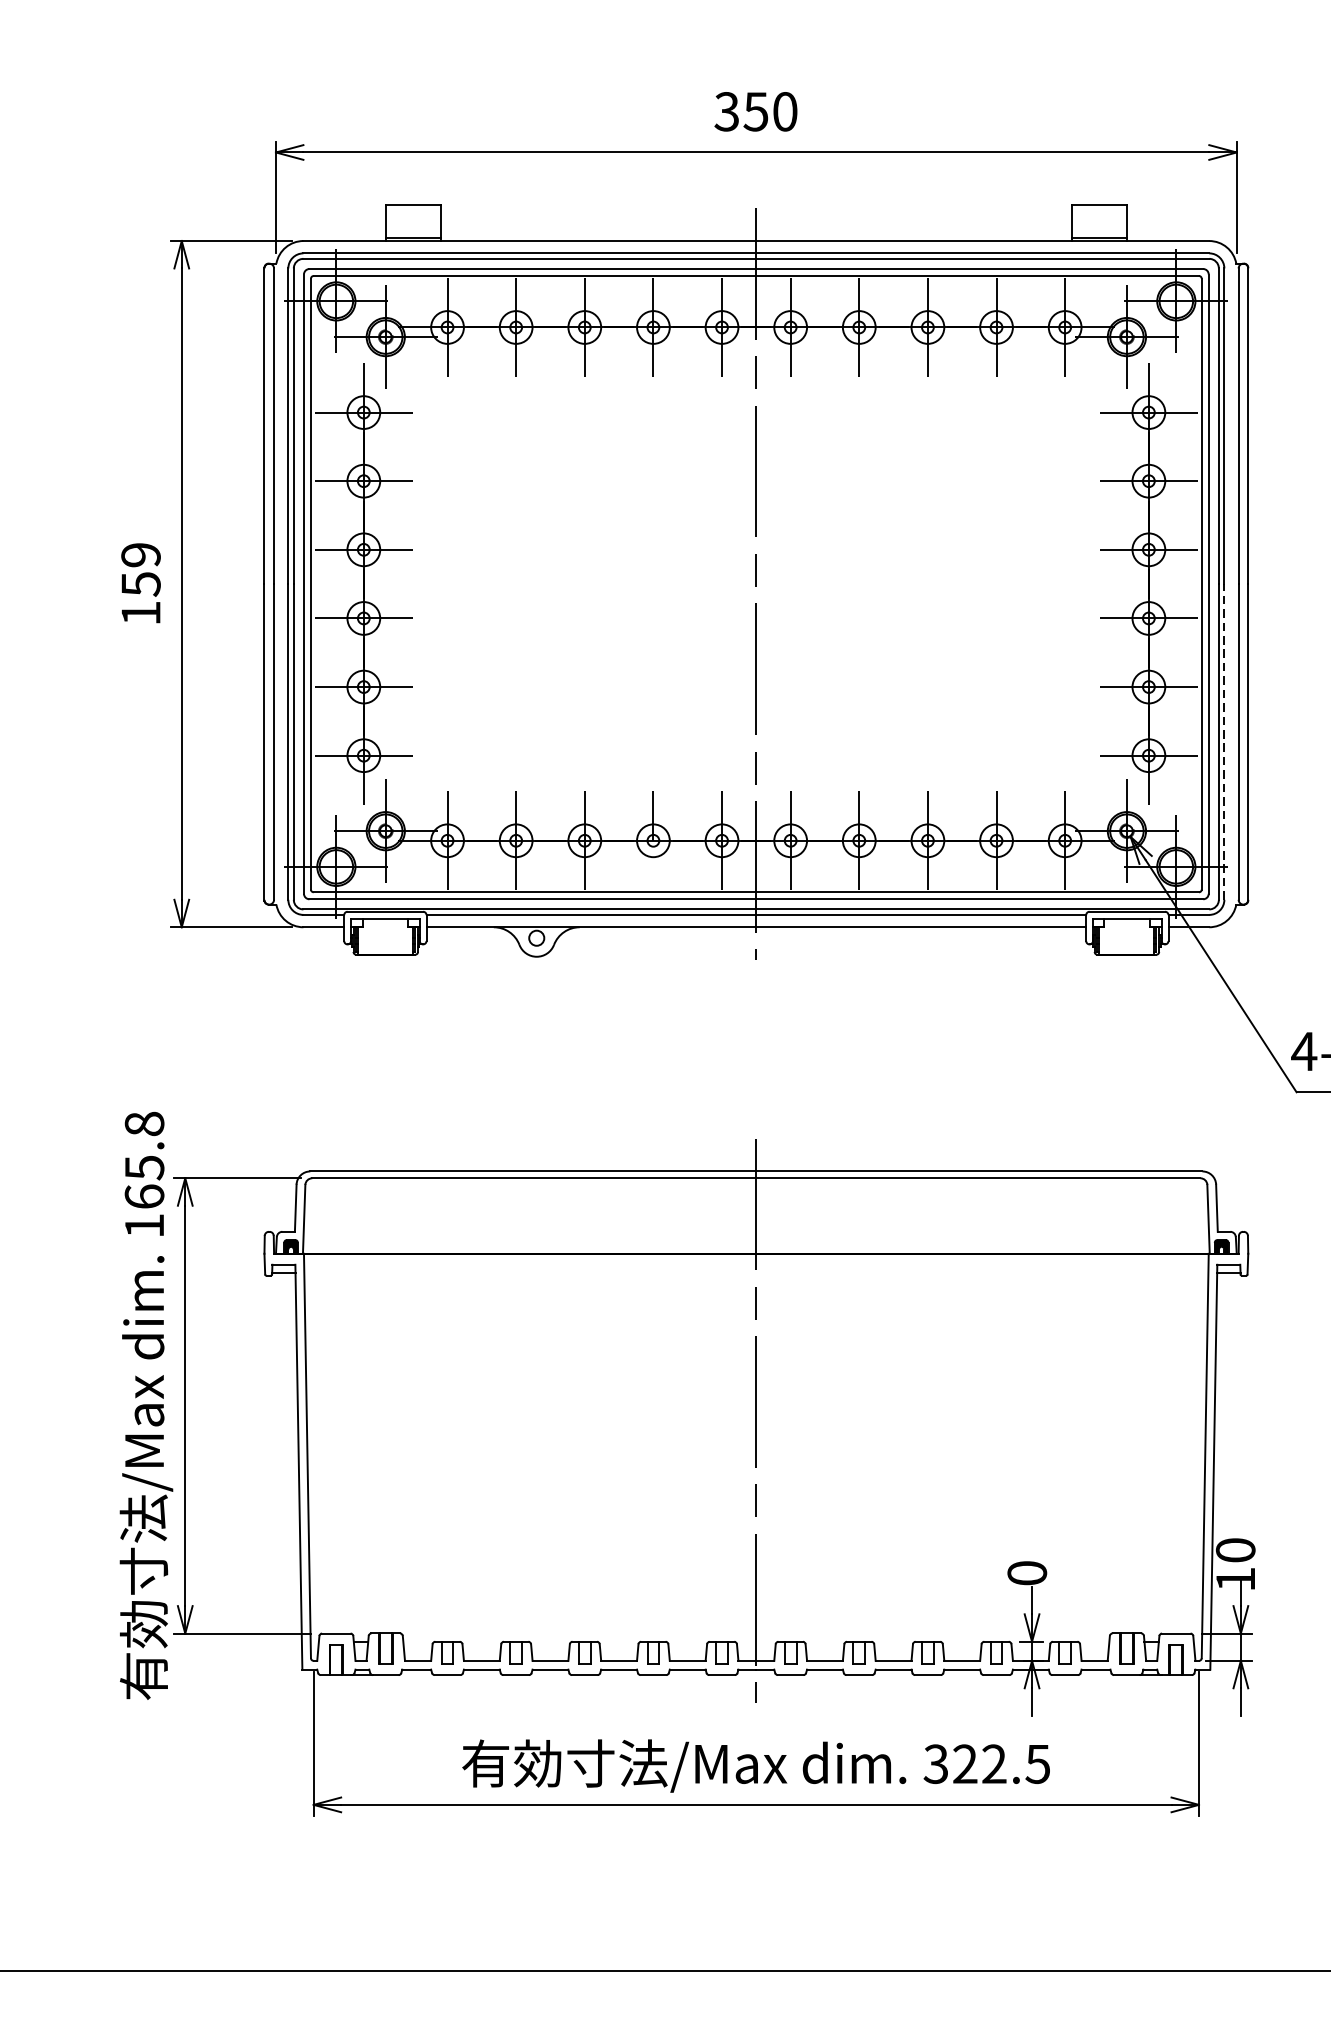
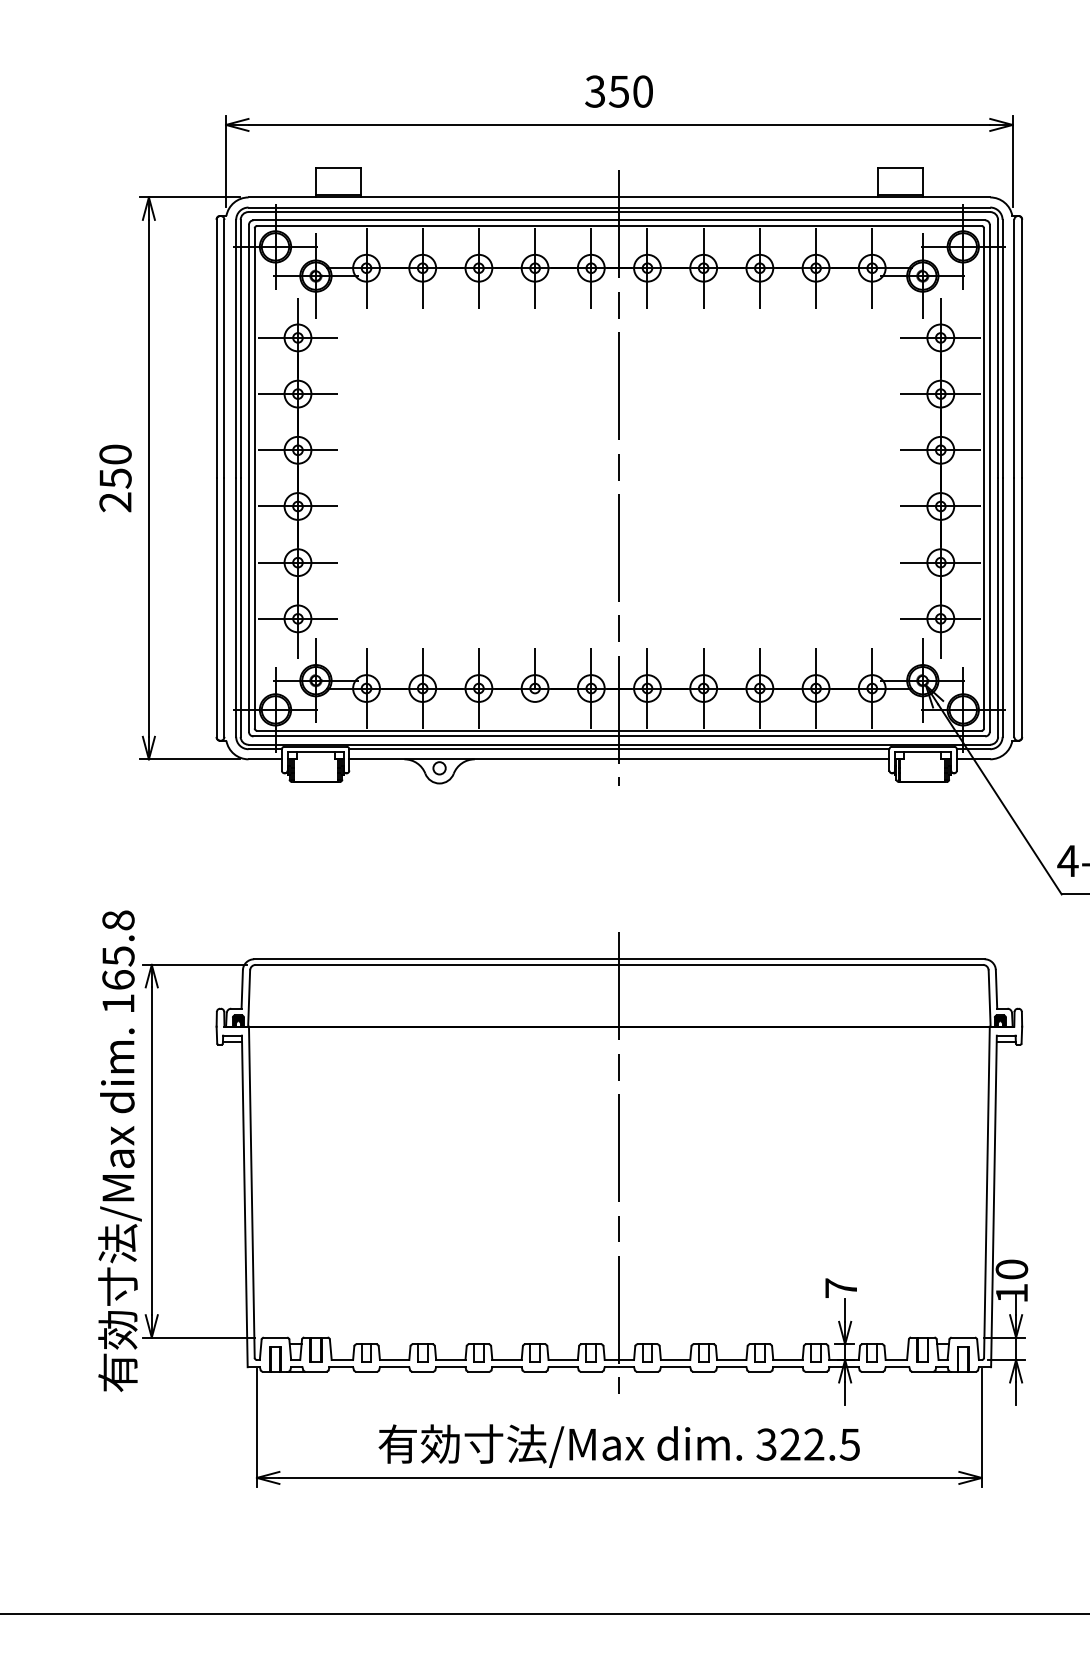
text: (140, 584) -> (115, 478), 159 -> 250
line: (1224, 741) -> (1002, 607), dashed -> solid
text: (1027, 1572) -> (841, 1287), 0 -> 7

